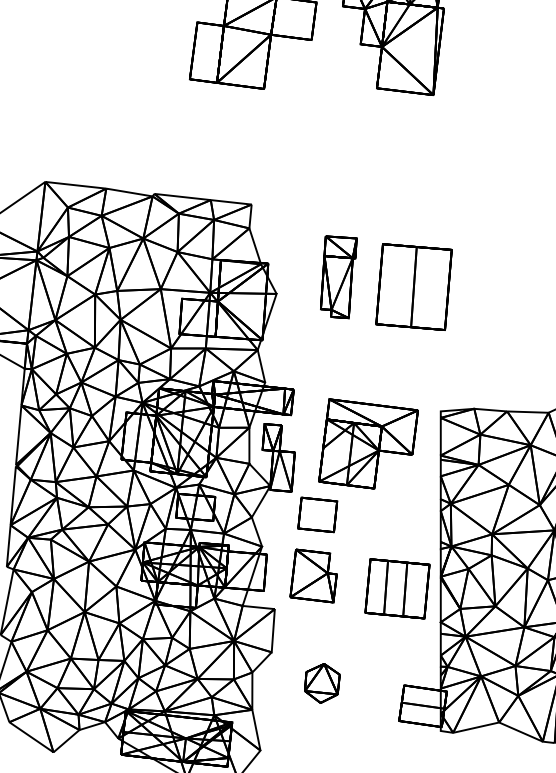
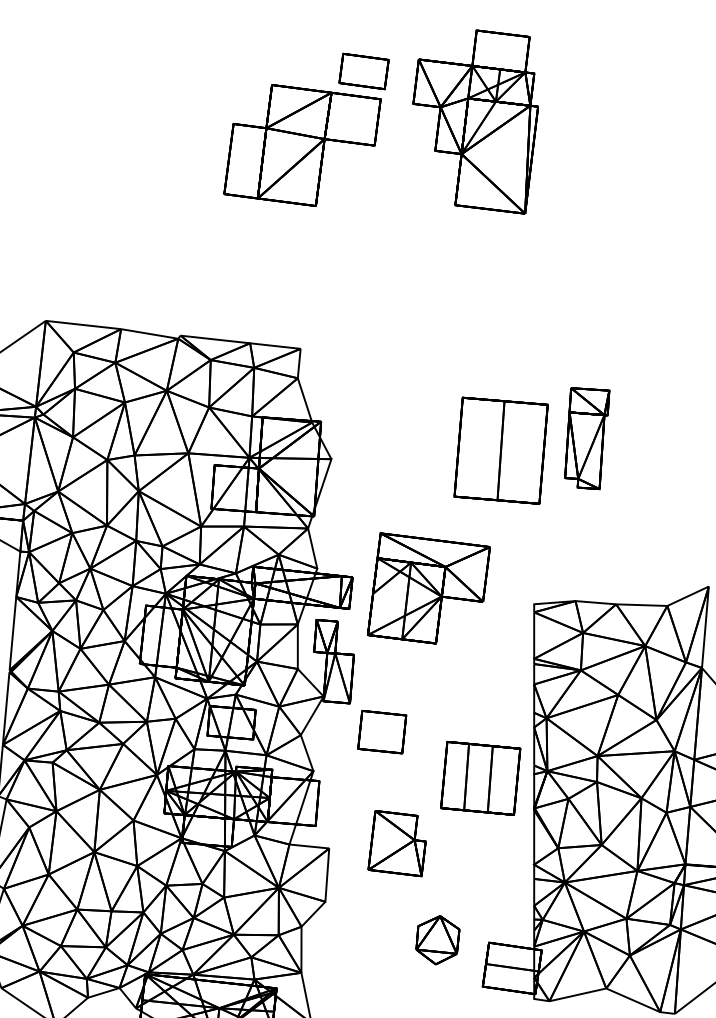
part: (339, 277) -> (587, 438), moved
part: (368, 443) -> (428, 588), moved
part: (313, 575) -> (396, 843), moved
part: (397, 588) -> (480, 778), moved
part: (322, 683) -> (437, 940), moved

